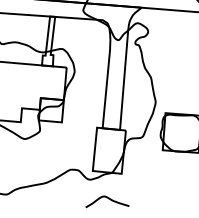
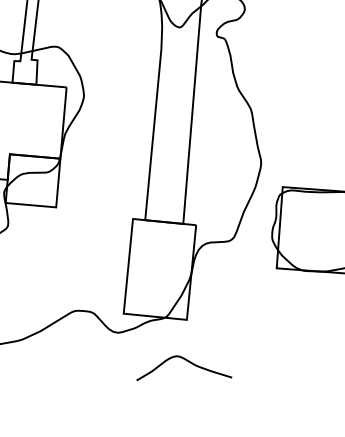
curve: (108, 199) -> (186, 362), moved

